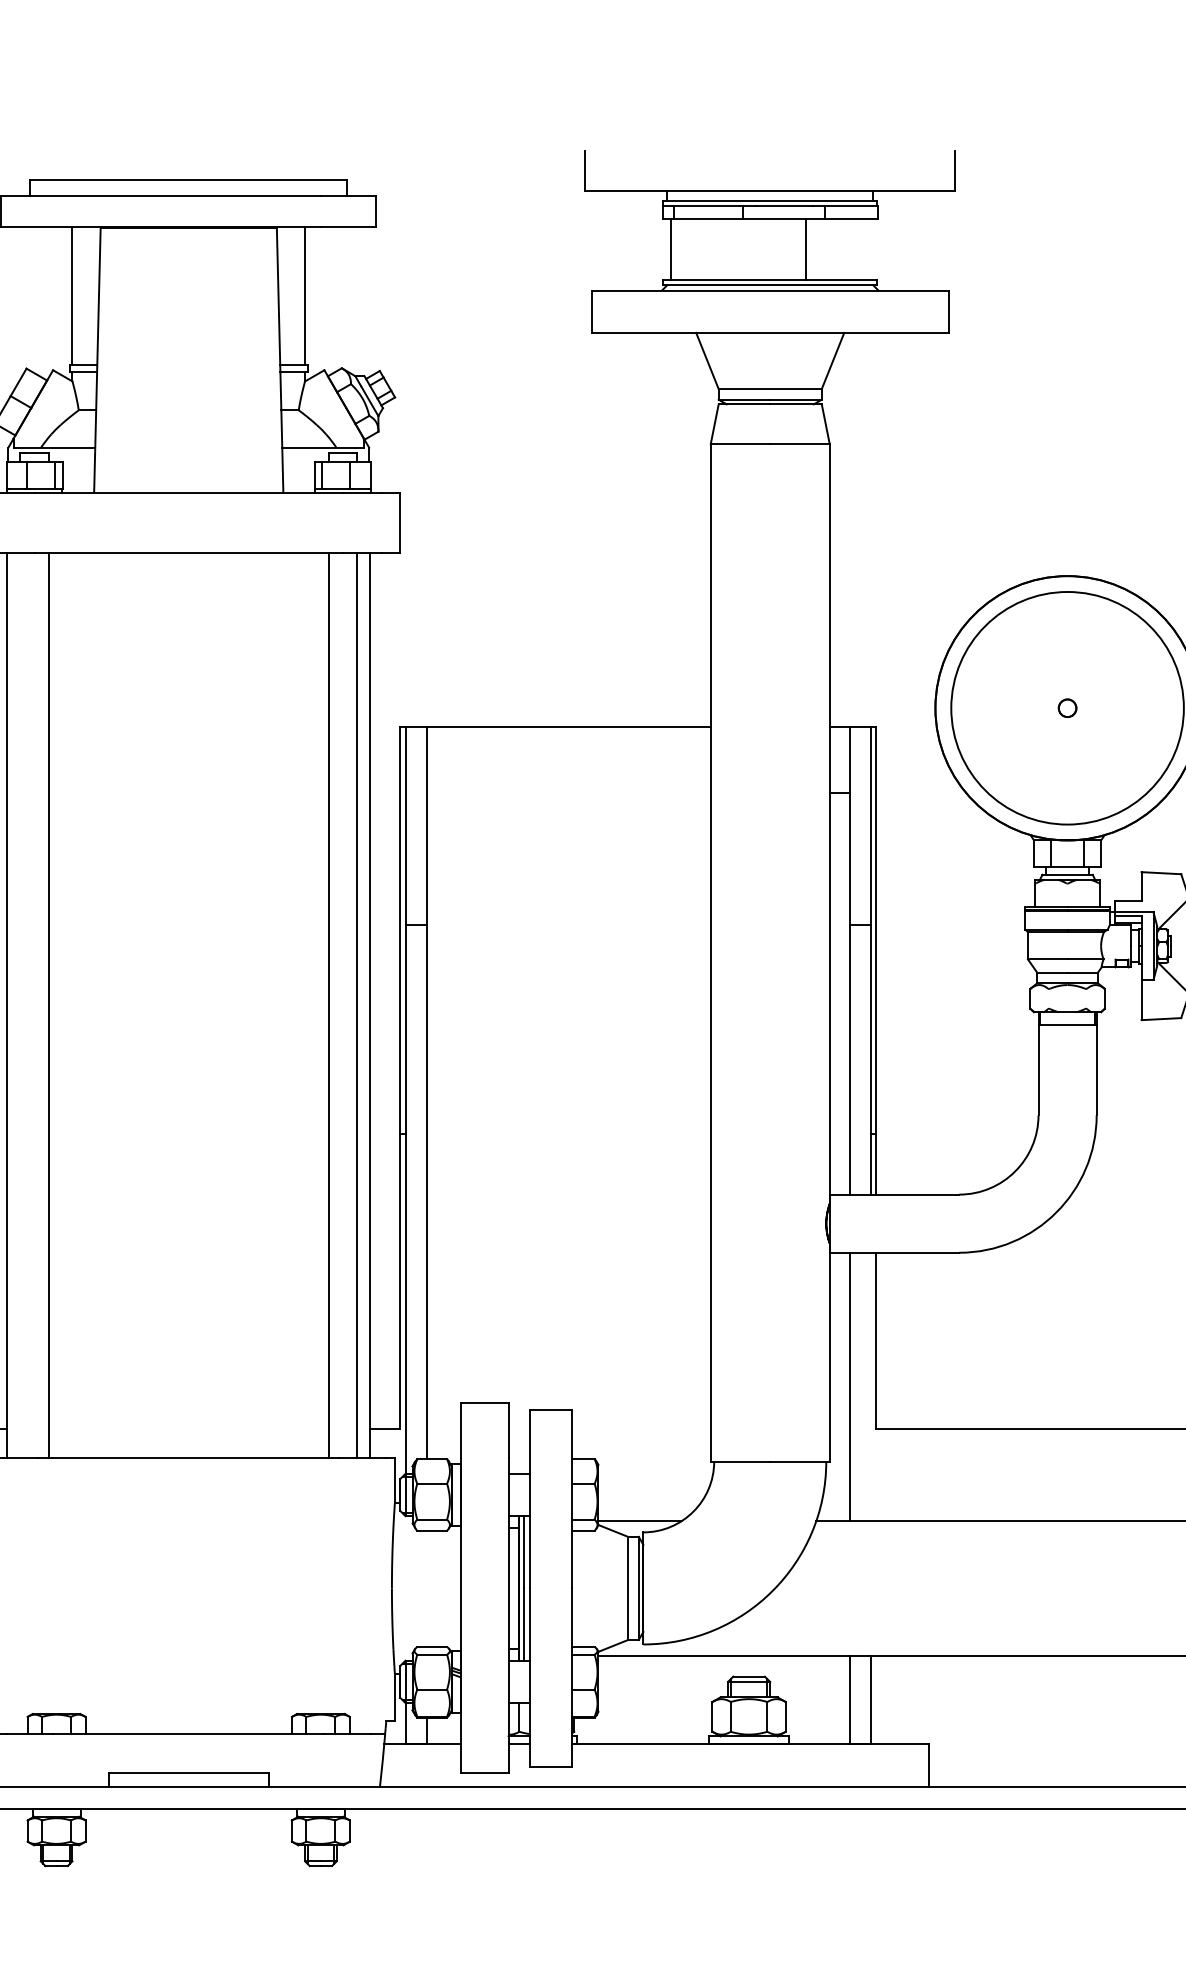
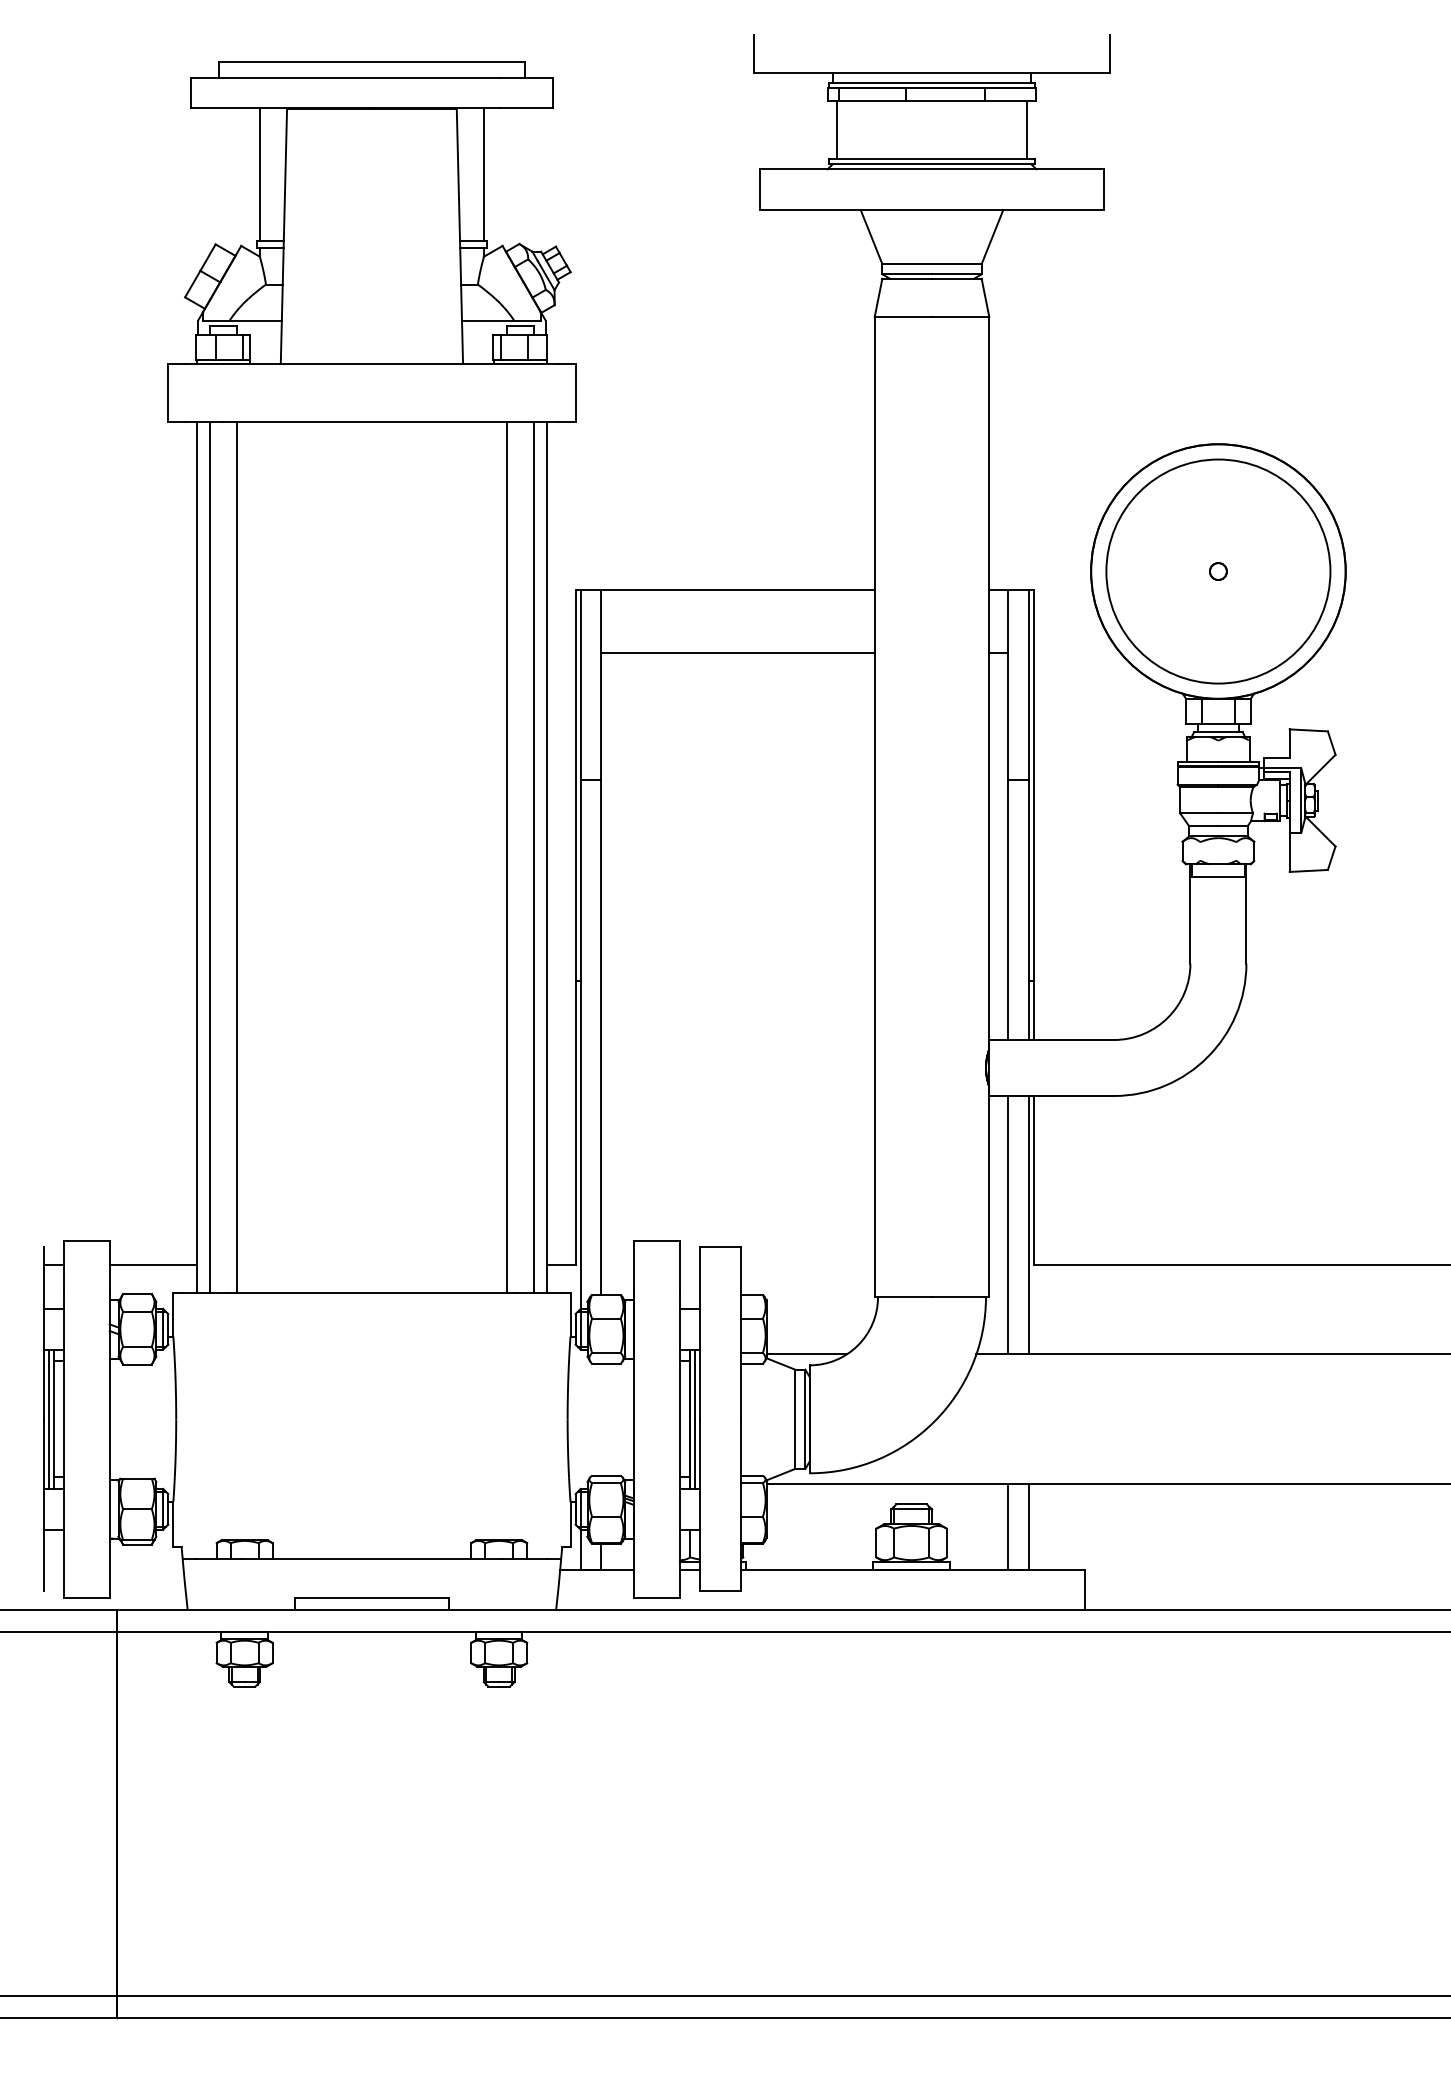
line: (806, 249) -> (1027, 129), moved
line: (568, 793) -> (737, 653), added
line: (20, 1005) -> (209, 857), added
line: (870, 1387) -> (1028, 1225), added

